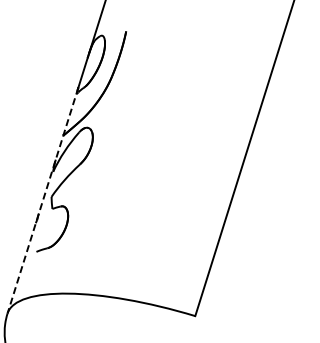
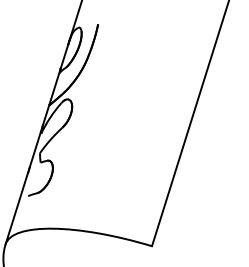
line: (42, 201) -> (32, 156), dashed -> solid

